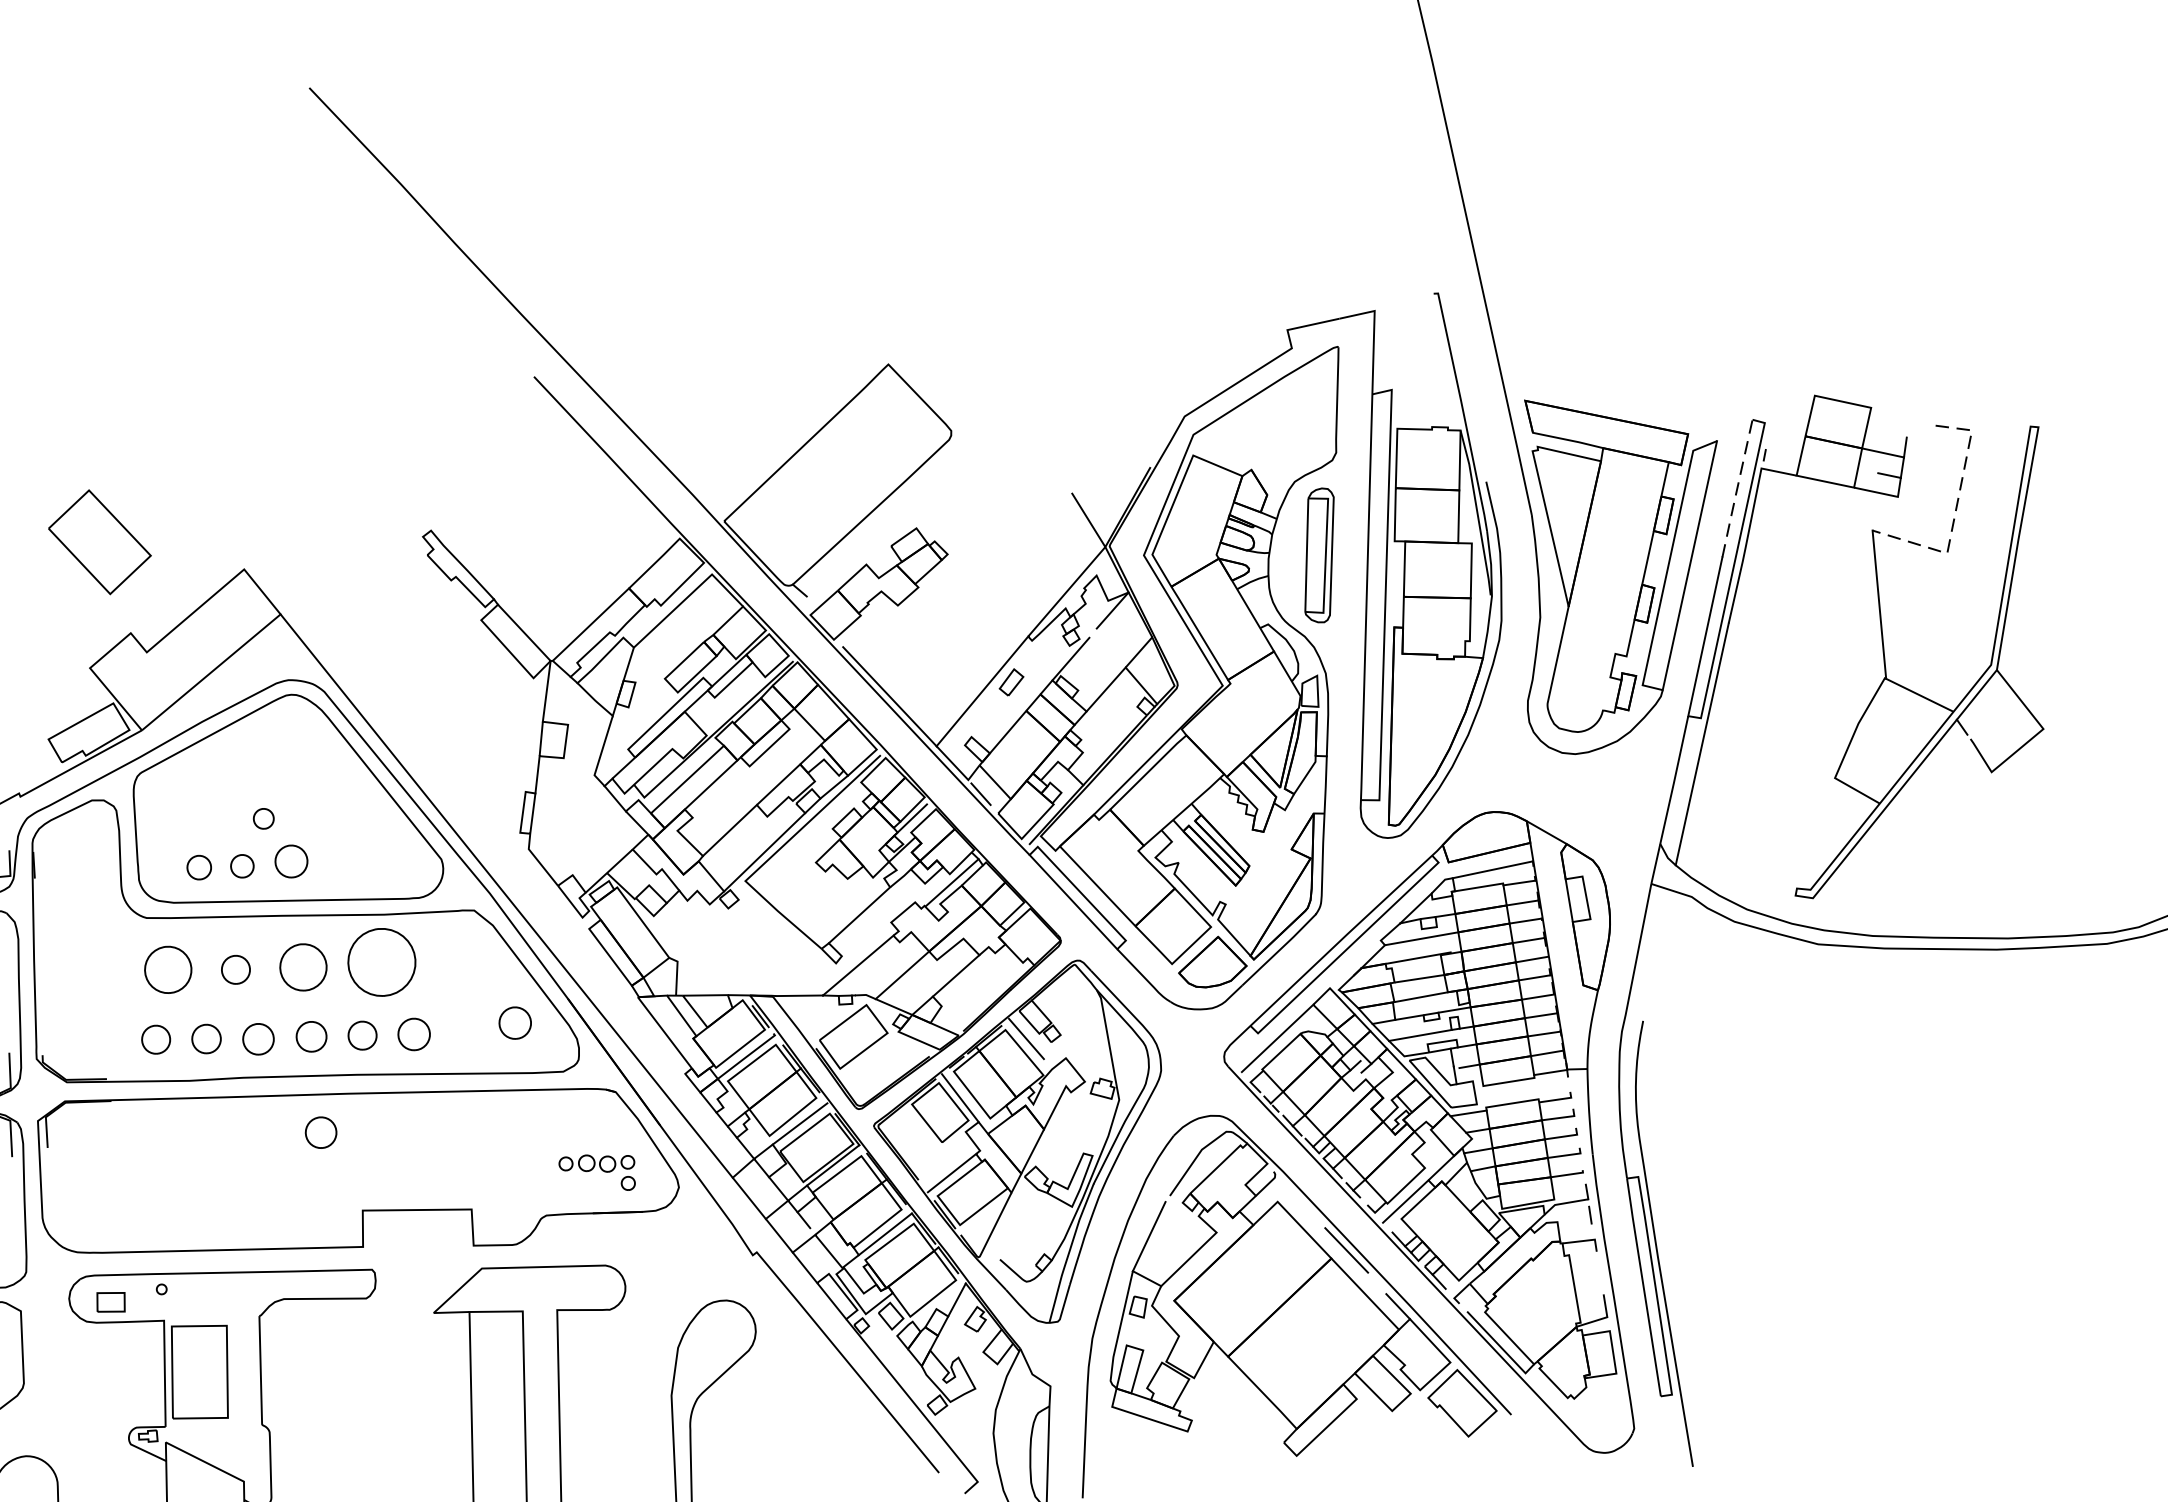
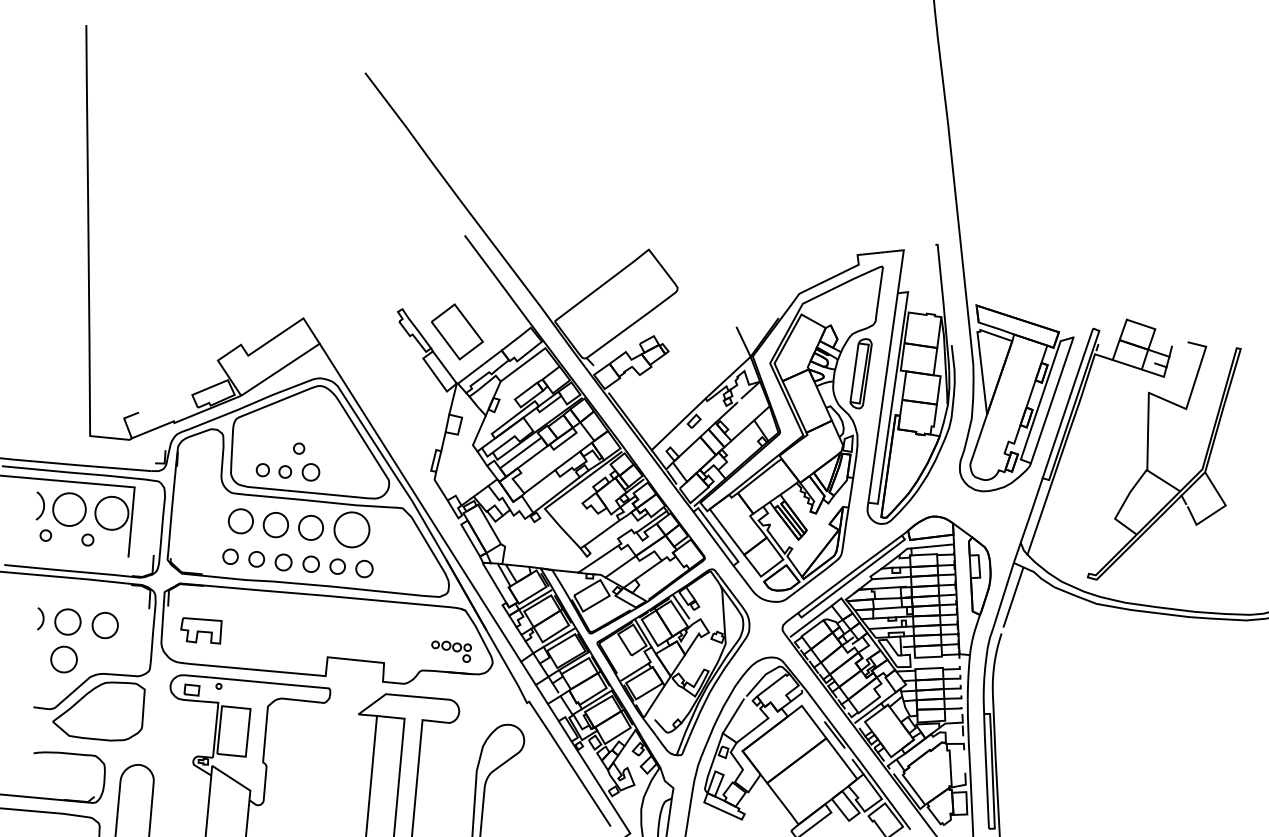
line: (1736, 491) -> (1080, 364), dashed -> solid
line: (1954, 512) -> (1192, 388), dashed -> solid
part: (100, 541) -> (457, 331), moved
line: (1656, 950) -> (1012, 597), added
part: (235, 970) -> (275, 525), size x1.67
part: (515, 1022) -> (417, 568), removed
part: (320, 1132) -> (310, 614), removed
part: (116, 1186) -> (201, 630), added

